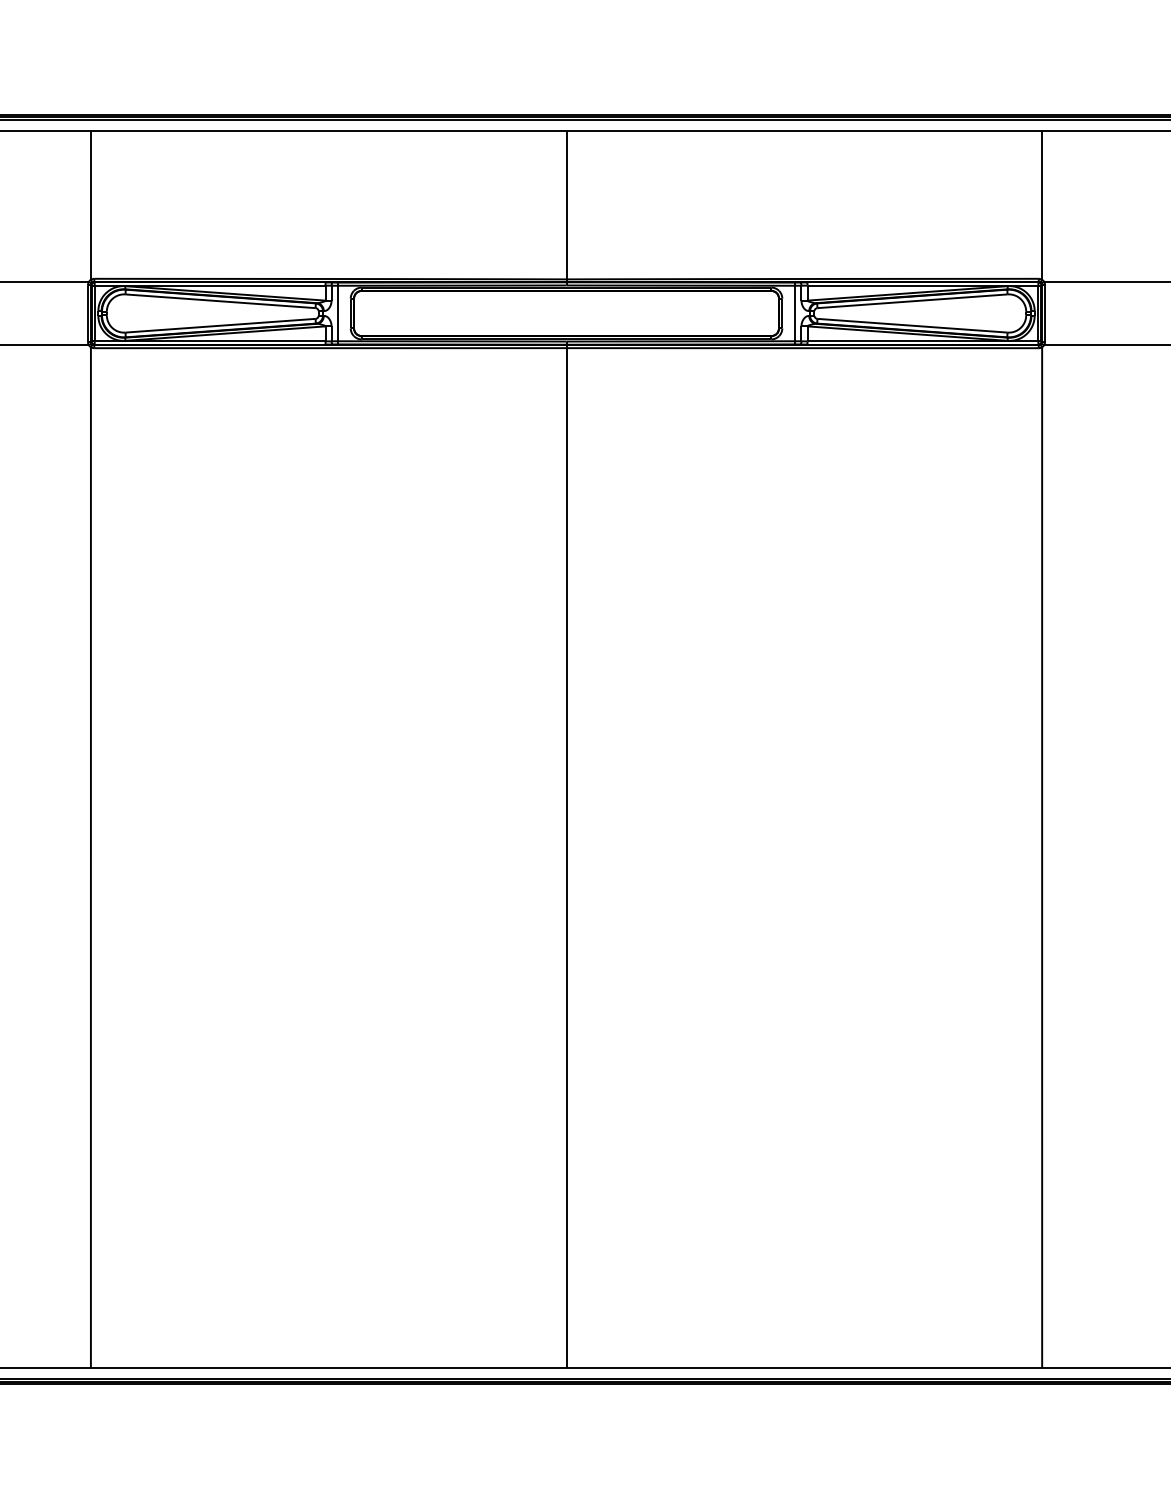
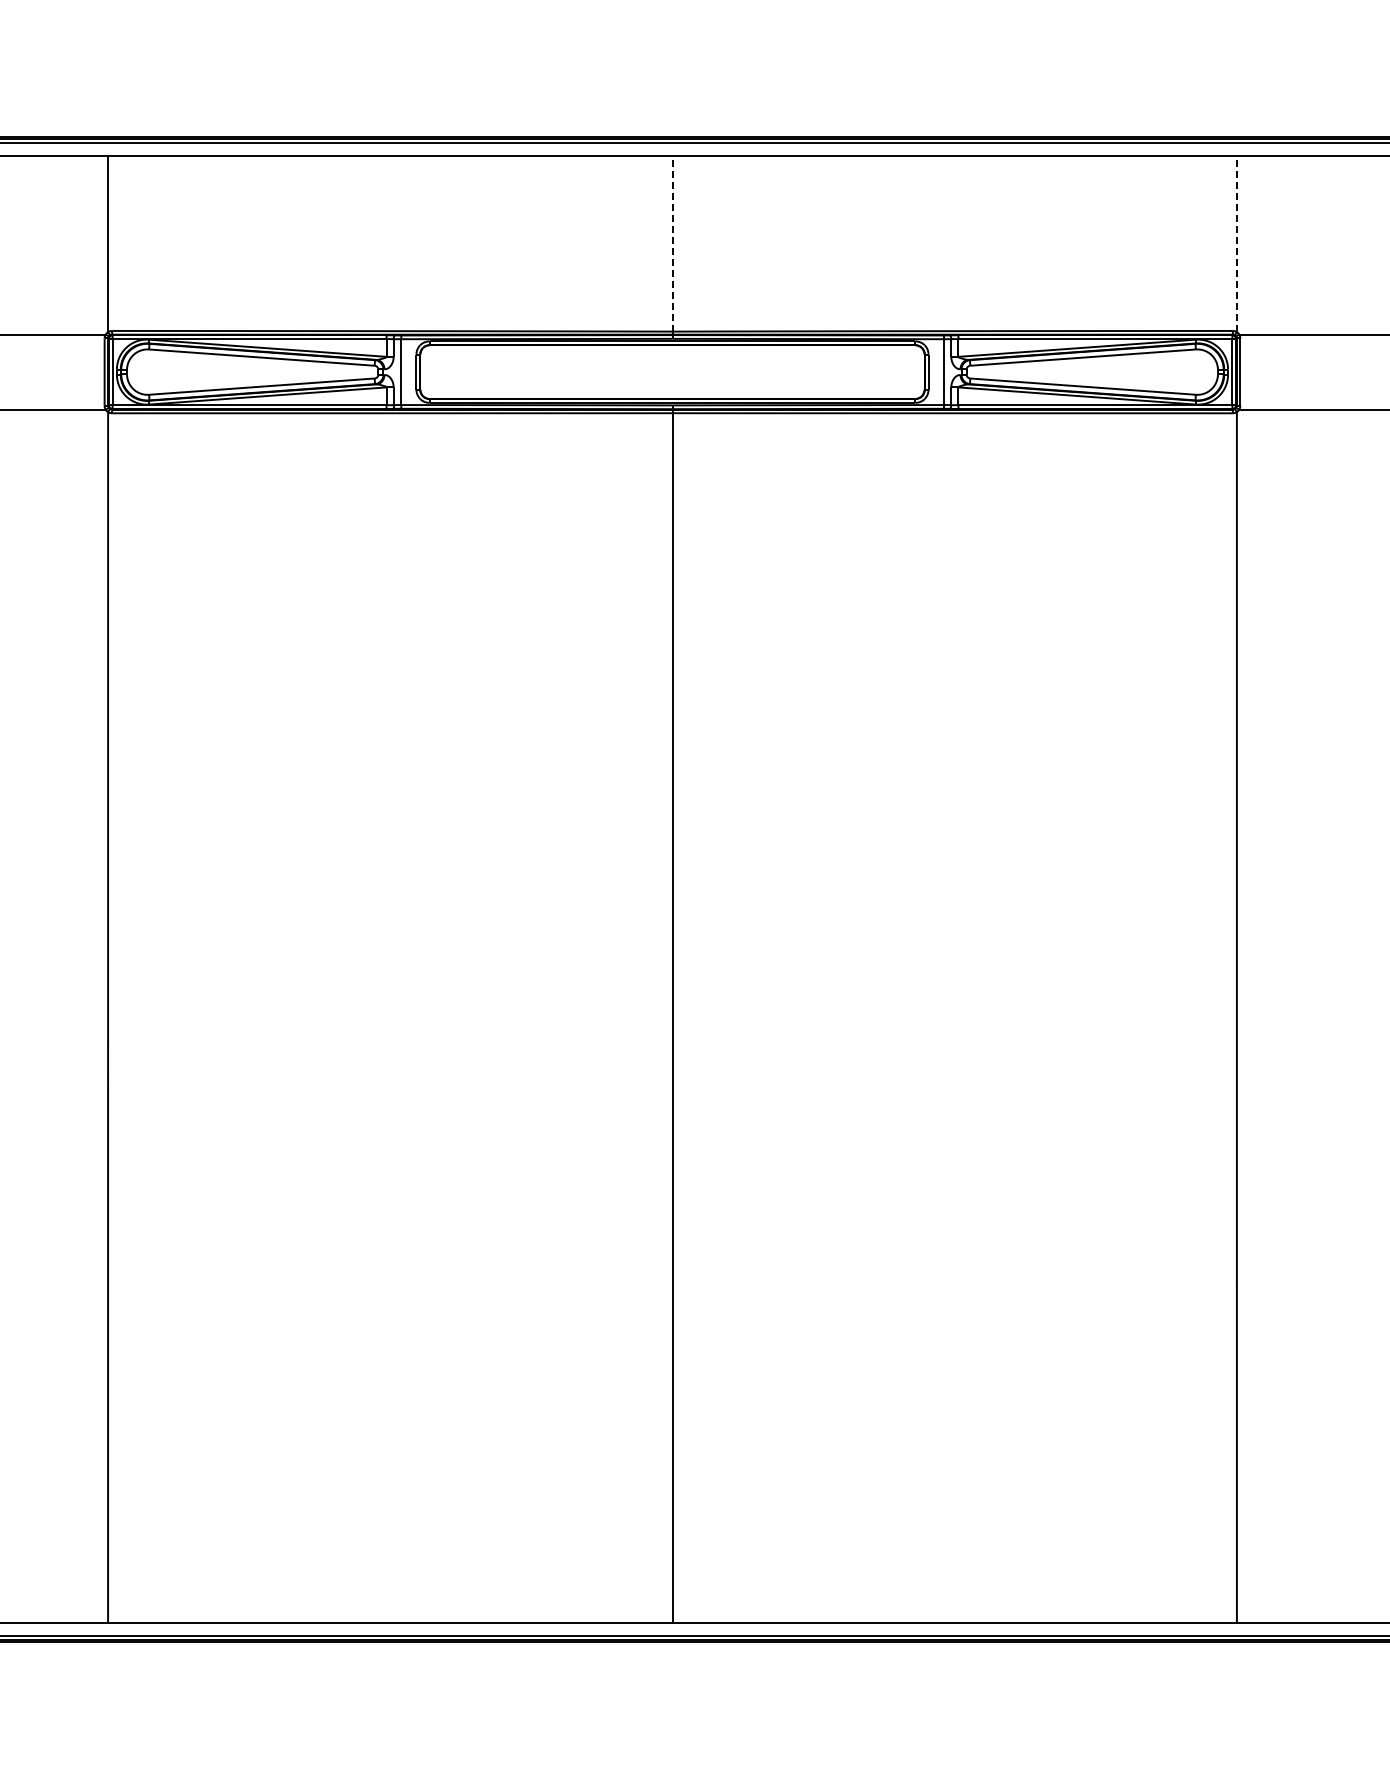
line: (566, 205) -> (672, 243), solid -> dashed
line: (1041, 205) -> (1236, 243), solid -> dashed

